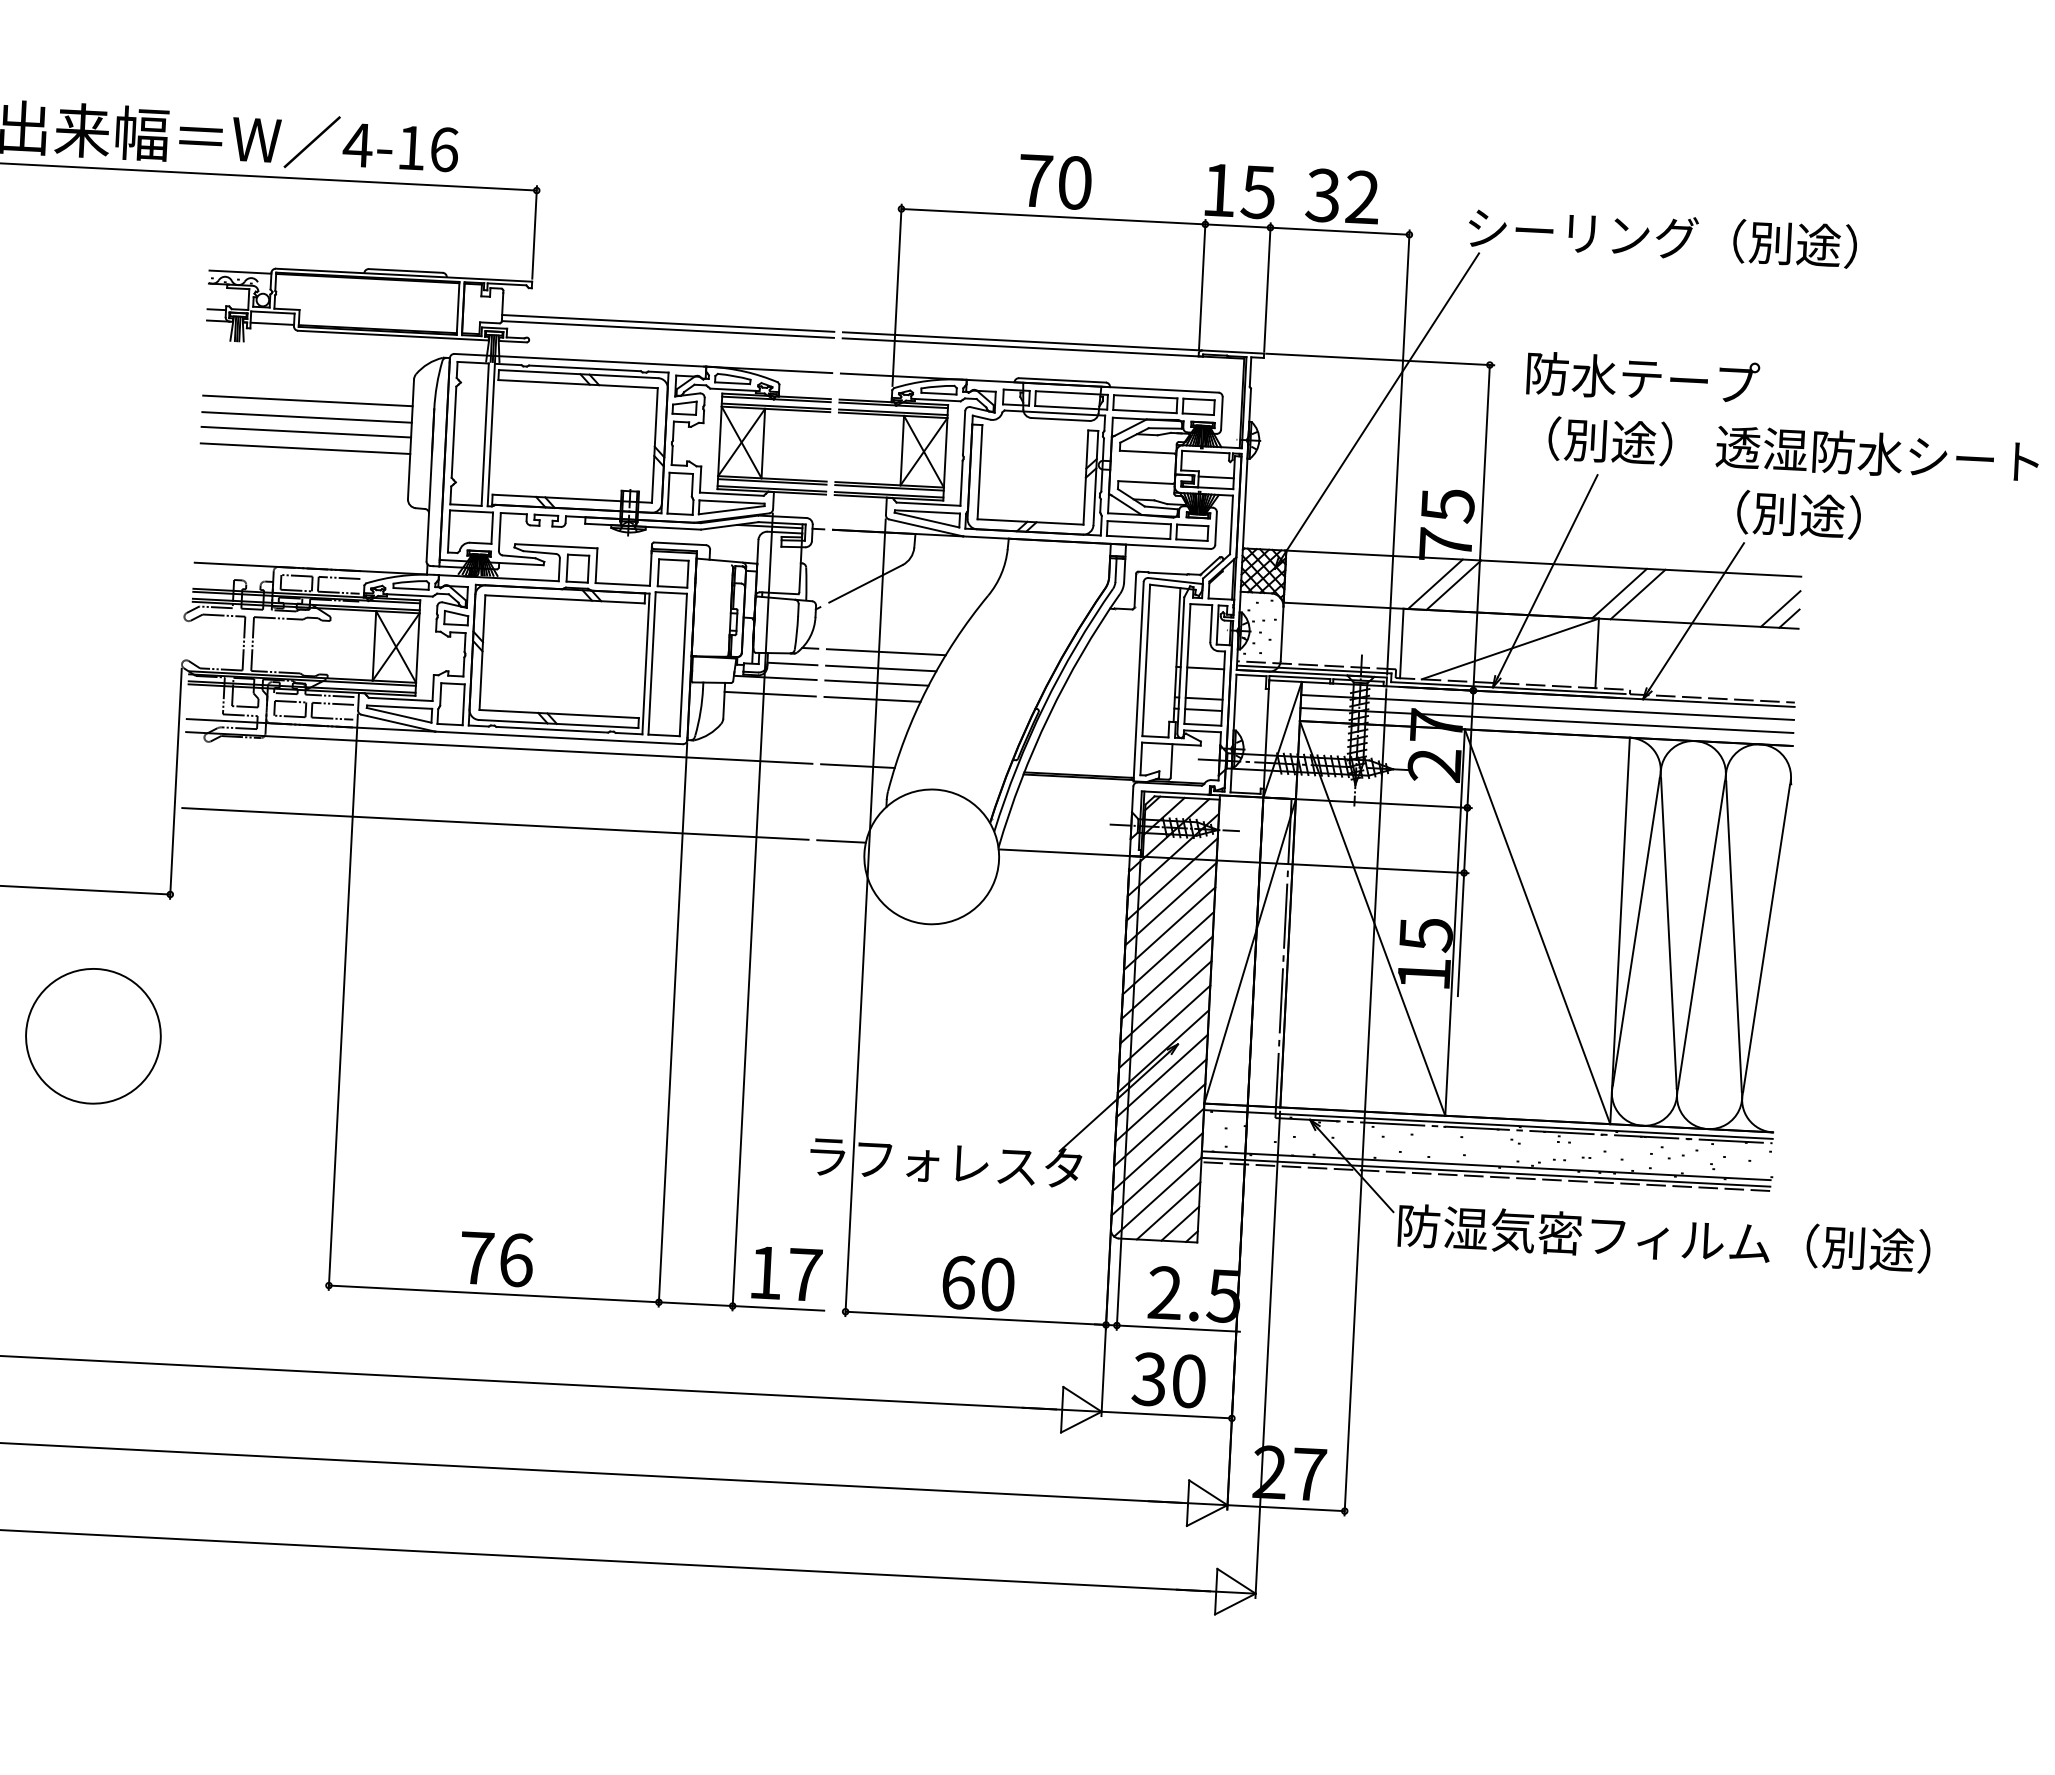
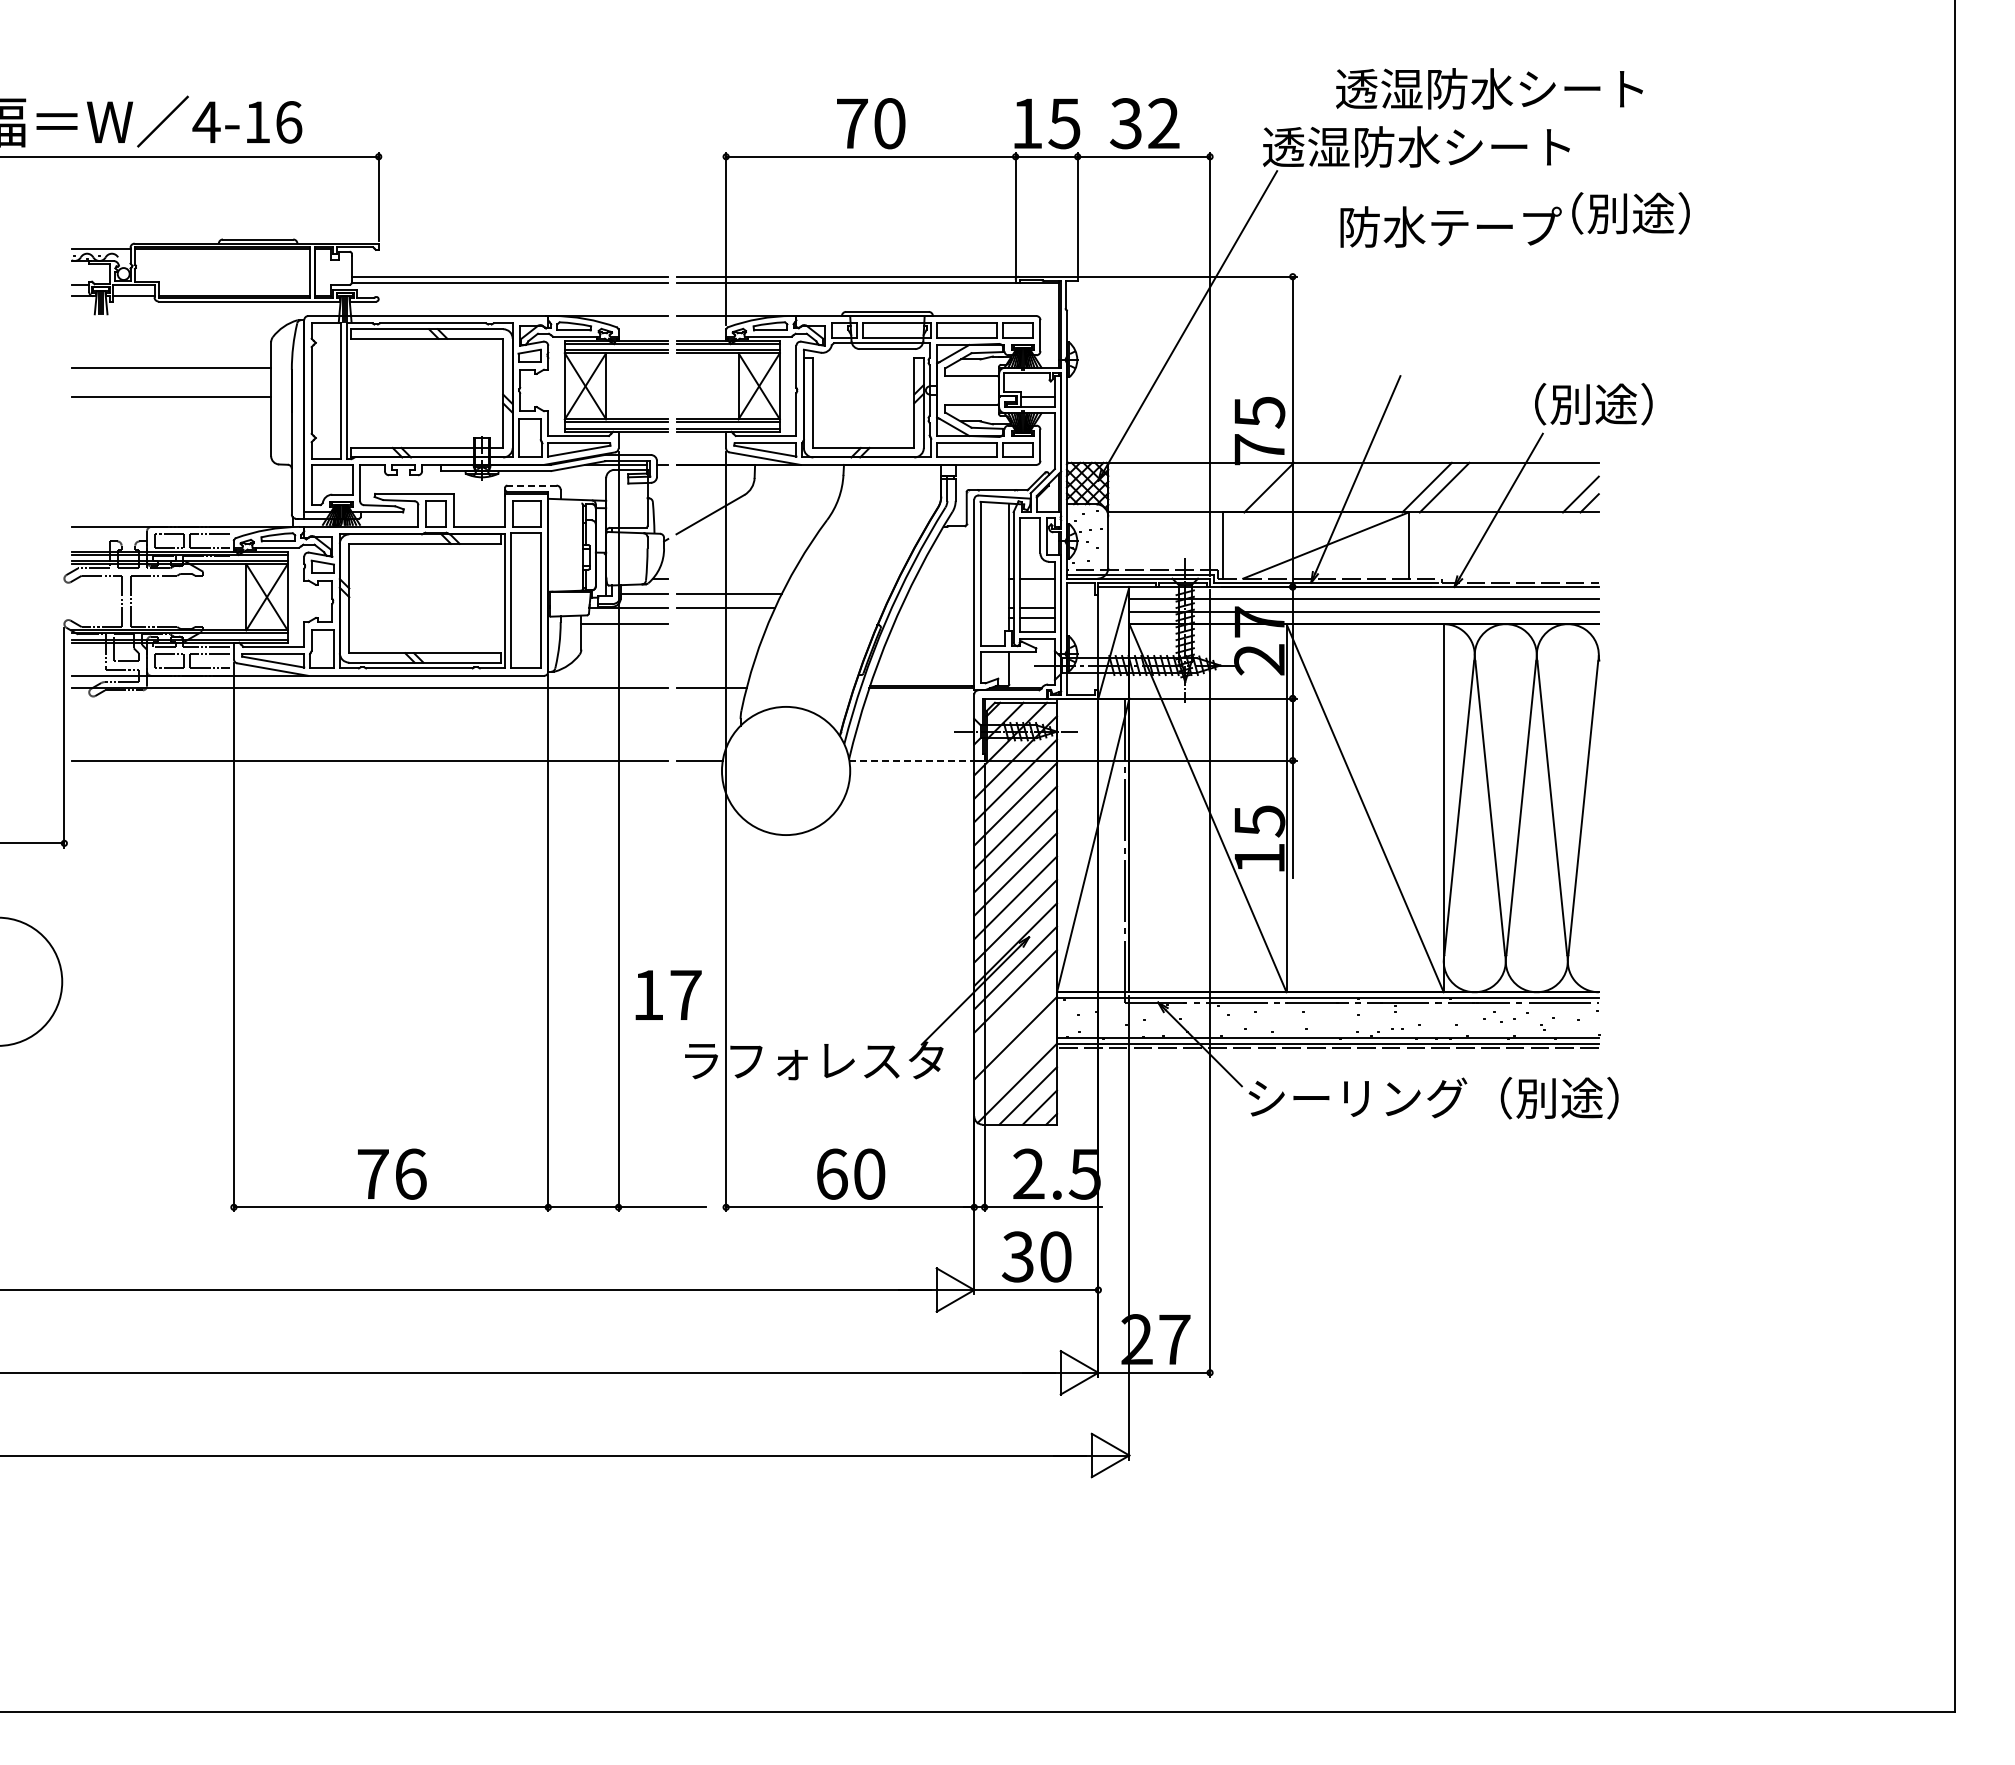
text: (1661, 236) -> (1449, 146), シーリング（別途） -> 透湿防水シート
text: (1642, 377) -> (1450, 226), moved
line: (307, 417) -> (171, 383), removed
text: (1609, 441) -> (1630, 213), moved
line: (305, 448) -> (171, 413), removed
text: (1877, 453) -> (1489, 88), moved
line: (679, 543) -> (531, 485), solid -> dashed
line: (1435, 584) -> (1251, 487), removed
line: (885, 652) -> (732, 578), removed
line: (872, 699) -> (722, 624), removed
line: (1070, 852) -> (917, 760), solid -> dashed
line: (1159, 1124) -> (1015, 1014), removed
line: (1157, 1174) -> (1015, 1061), removed
text: (1664, 1237) -> (1500, 1097), 防湿気密フィルム（別途） -> シーリング（別途）
text: (786, 1273) -> (668, 994), moved

